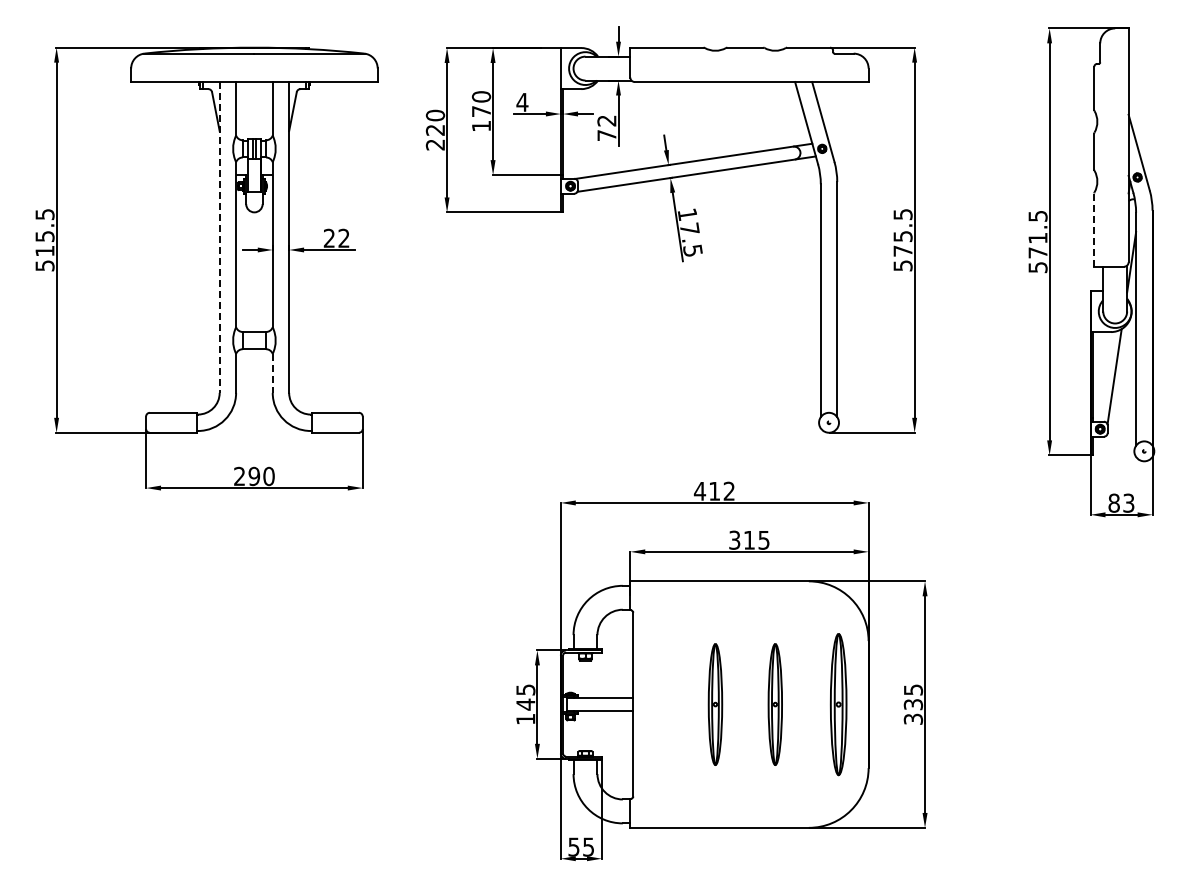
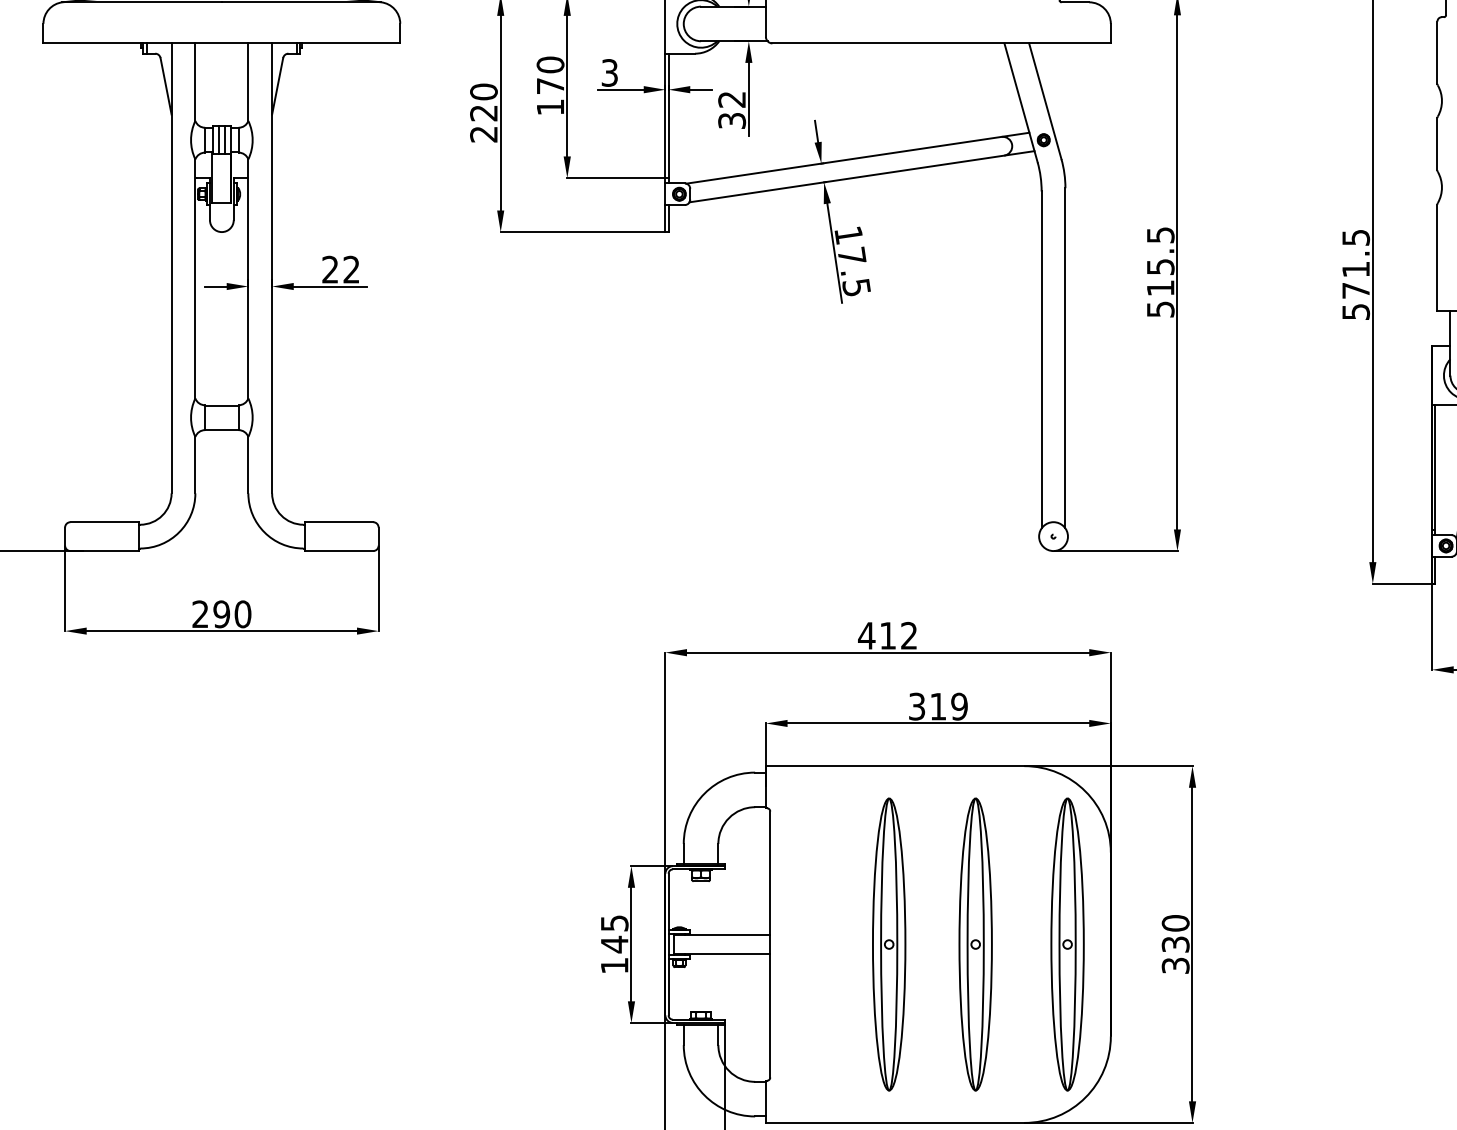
text: (522, 102) -> (609, 73), 4 -> 3
text: (606, 135) -> (731, 120), 72 -> 32
line: (1094, 230) -> (1437, 258), dashed -> solid
line: (219, 237) -> (171, 268), dashed -> solid
text: (902, 250) -> (1159, 287), 575.5 -> 515.5
line: (272, 373) -> (248, 465), dashed -> solid
text: (763, 539) -> (958, 705), 315 -> 319
text: (913, 689) -> (1175, 922), 335 -> 330
part: (715, 704) -> (889, 944), size x1.67
part: (775, 704) -> (976, 944), size x1.67
part: (838, 704) -> (1067, 944), size x1.43

